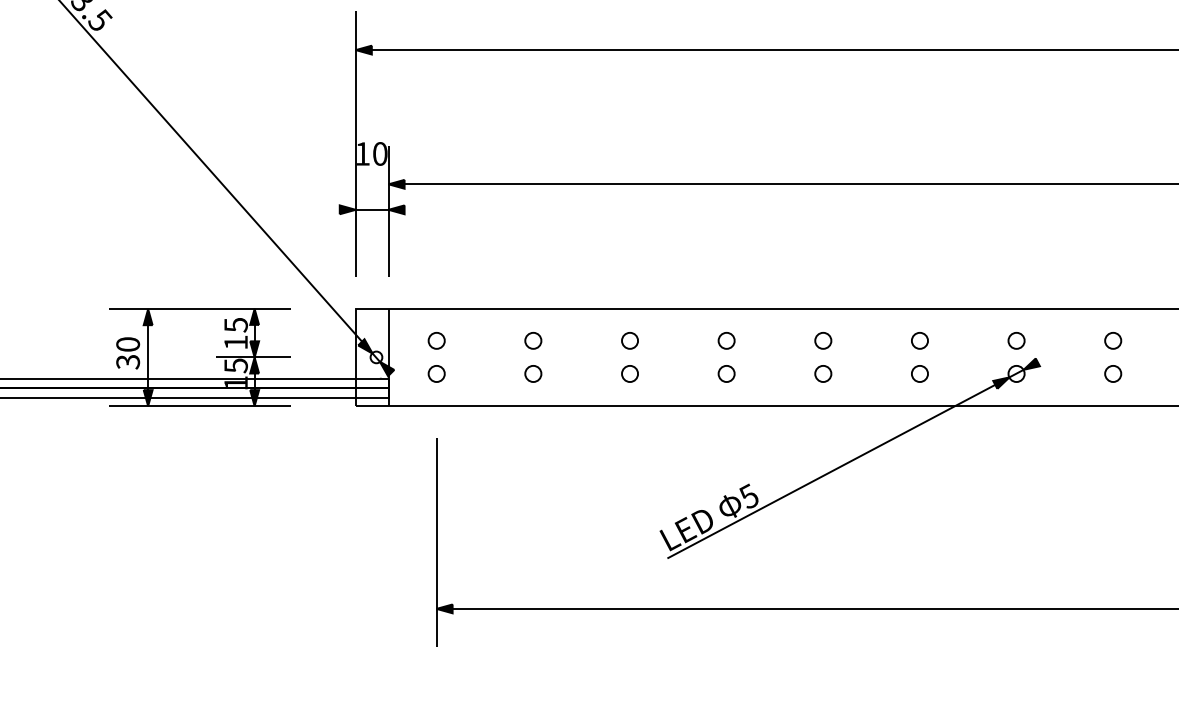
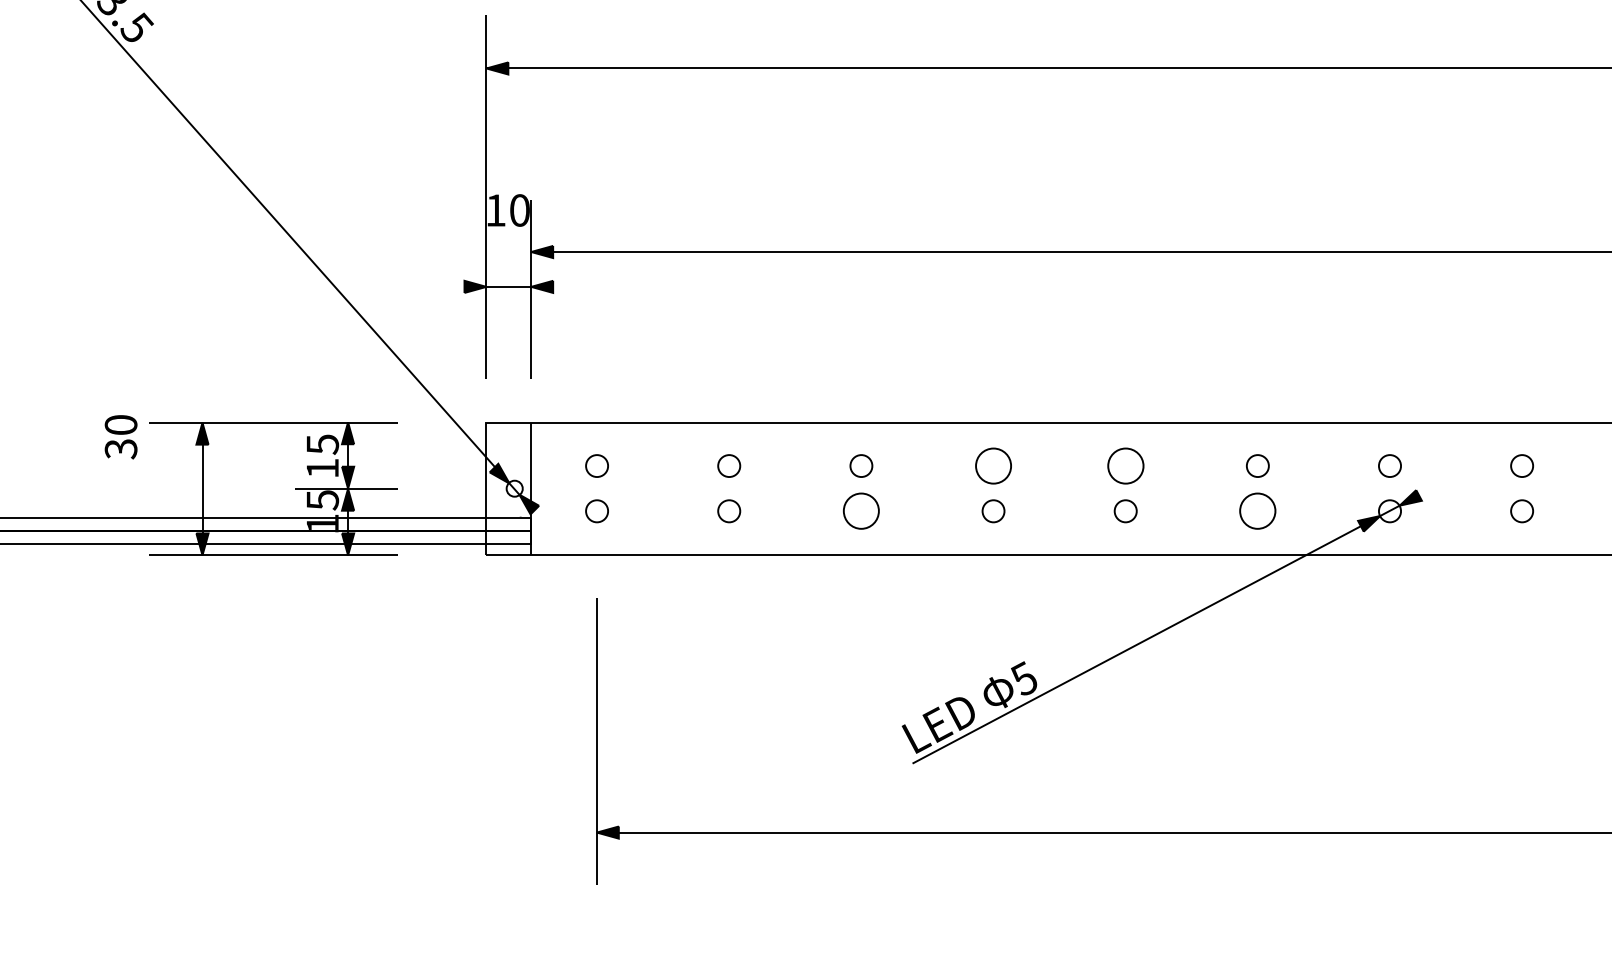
part: (726, 340) -> (993, 465), size x1.6
part: (823, 340) -> (1125, 465), size x1.6
part: (127, 353) -> (120, 437), moved
part: (630, 374) -> (861, 511), size x1.6
part: (919, 374) -> (1257, 511), size x1.6

